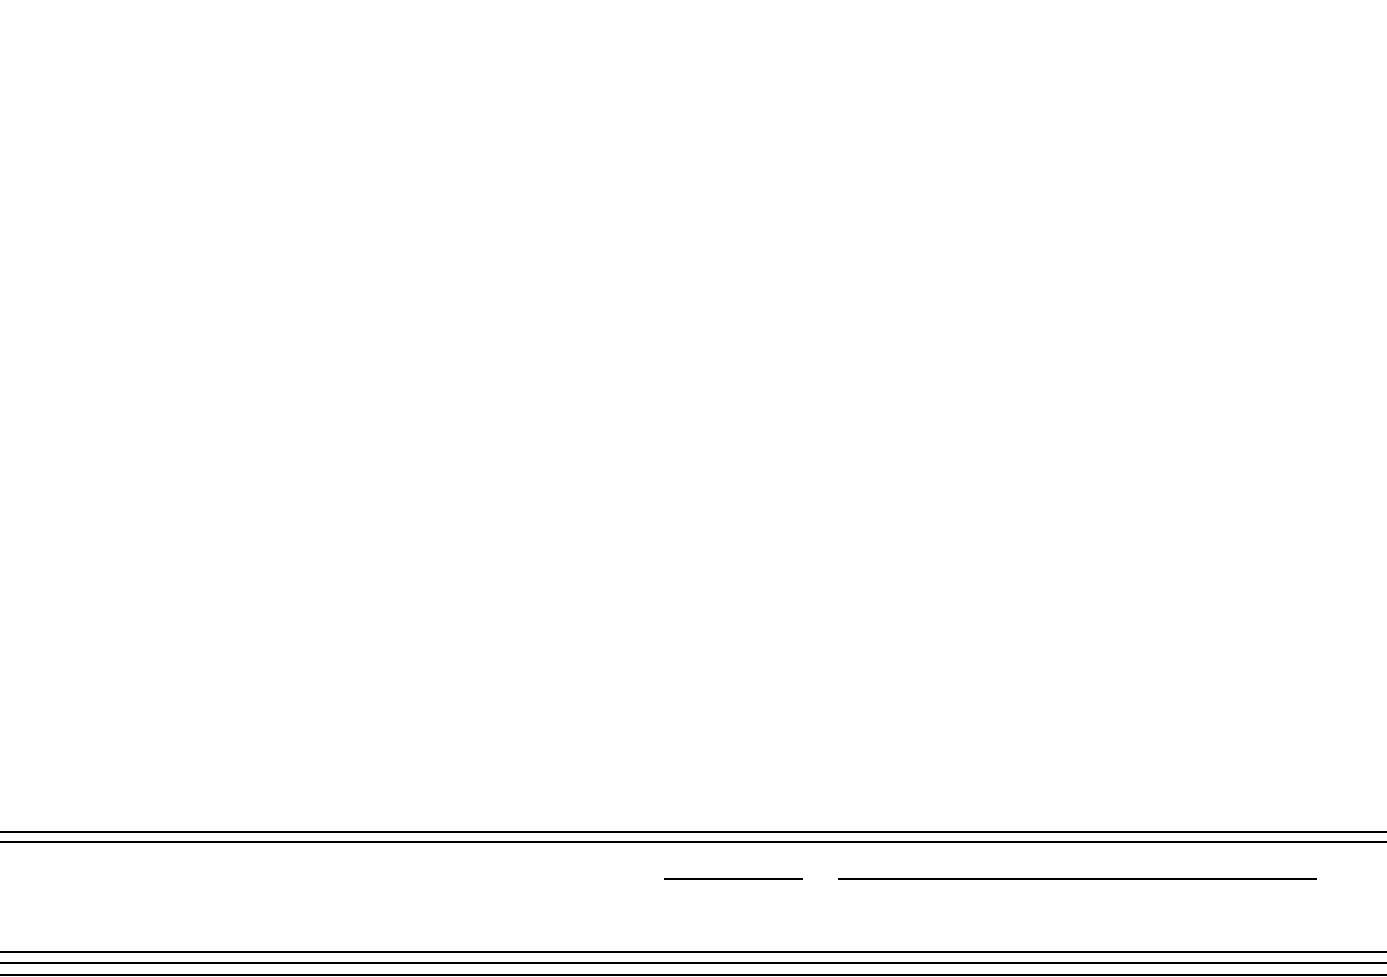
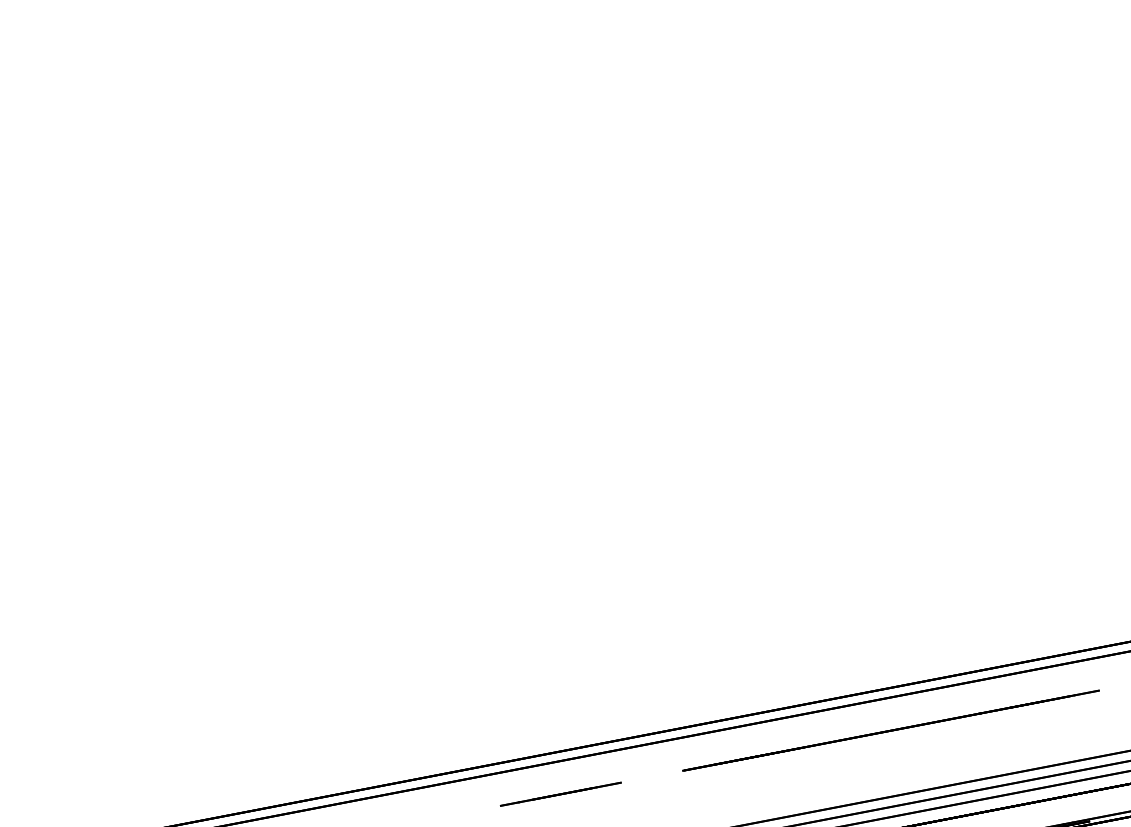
line: (1077, 878) -> (890, 730), moved

